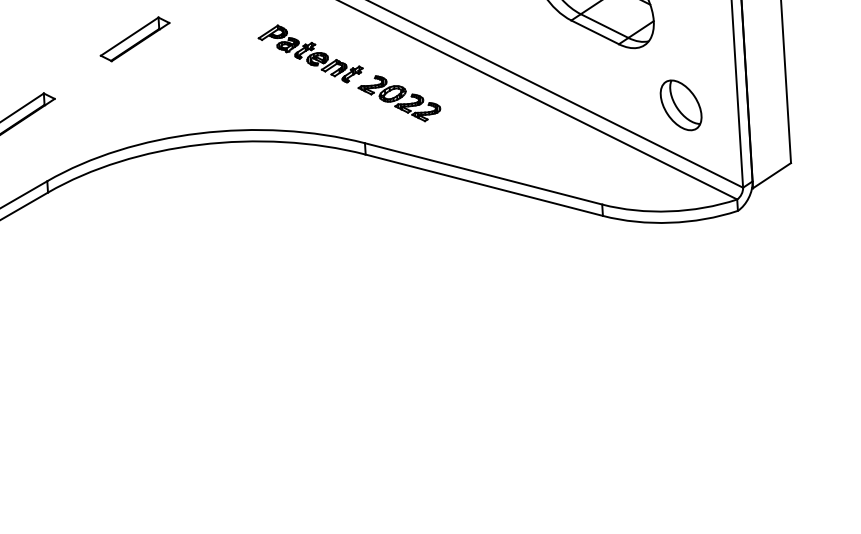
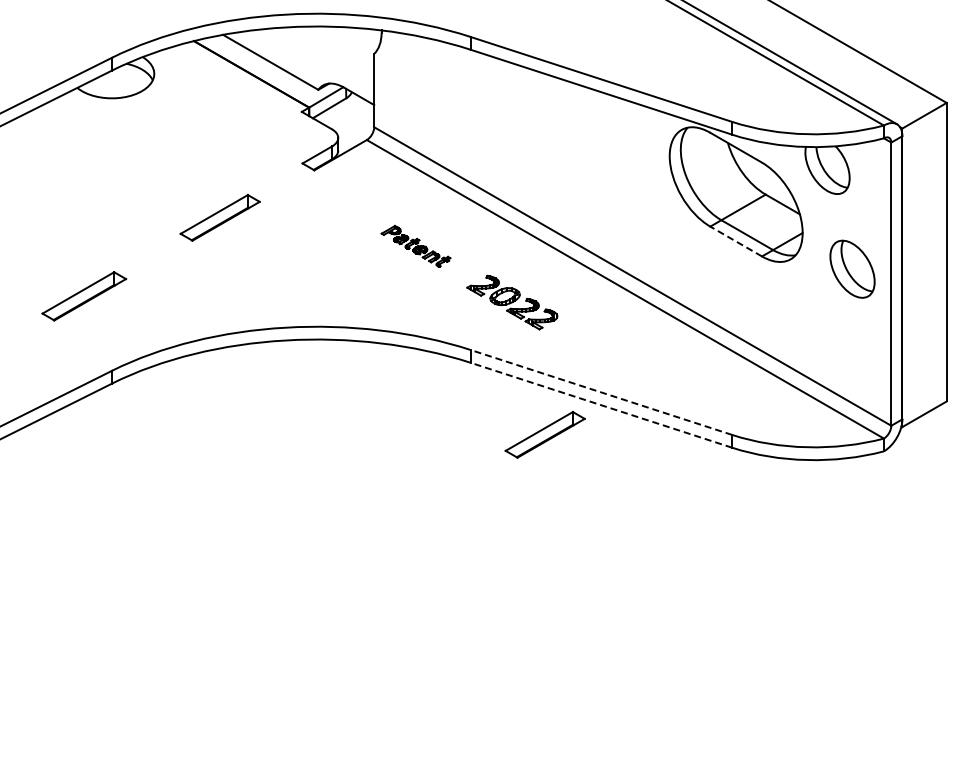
line: (595, 32) -> (736, 241), solid -> dashed
part: (310, 54) -> (415, 246), size x0.6
part: (681, 104) -> (852, 268), moved
line: (483, 173) -> (601, 392), solid -> dashed
line: (484, 185) -> (601, 405), solid -> dashed
part: (435, 214) -> (544, 434), added

